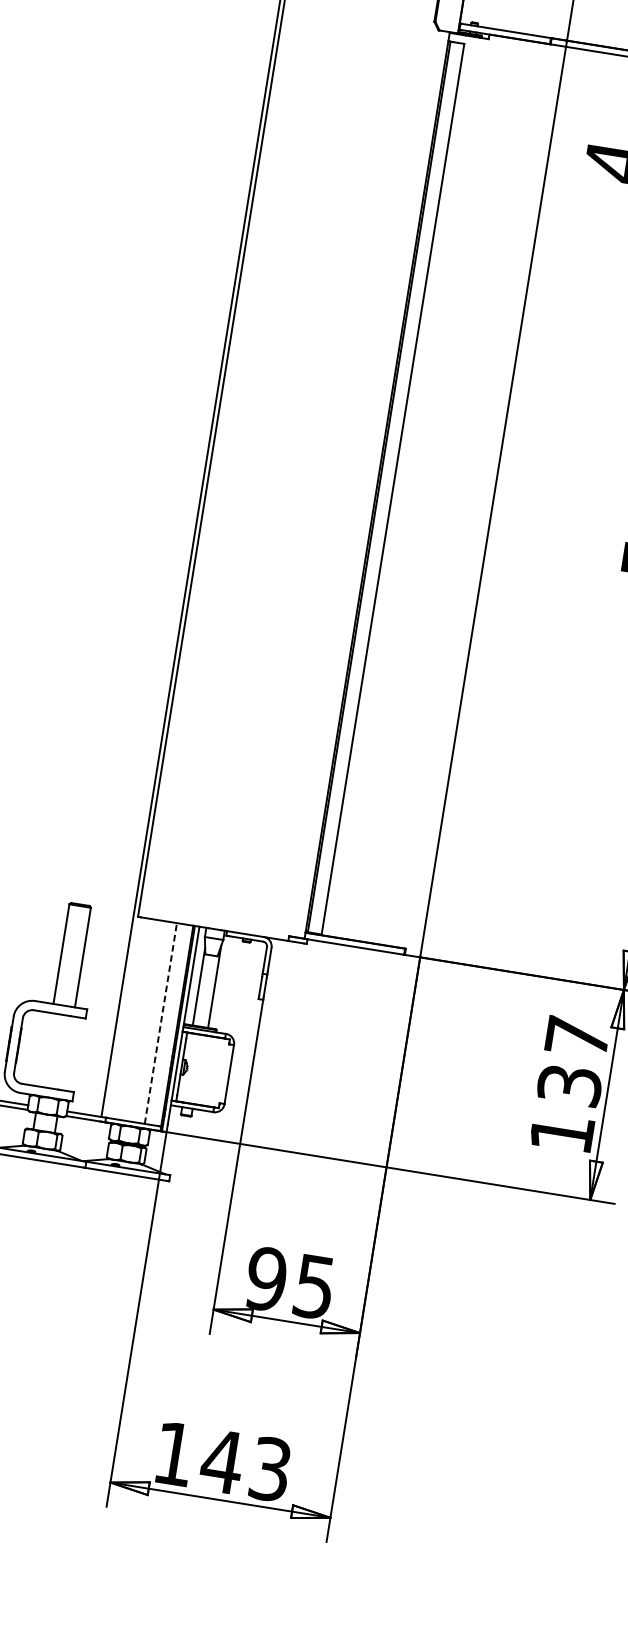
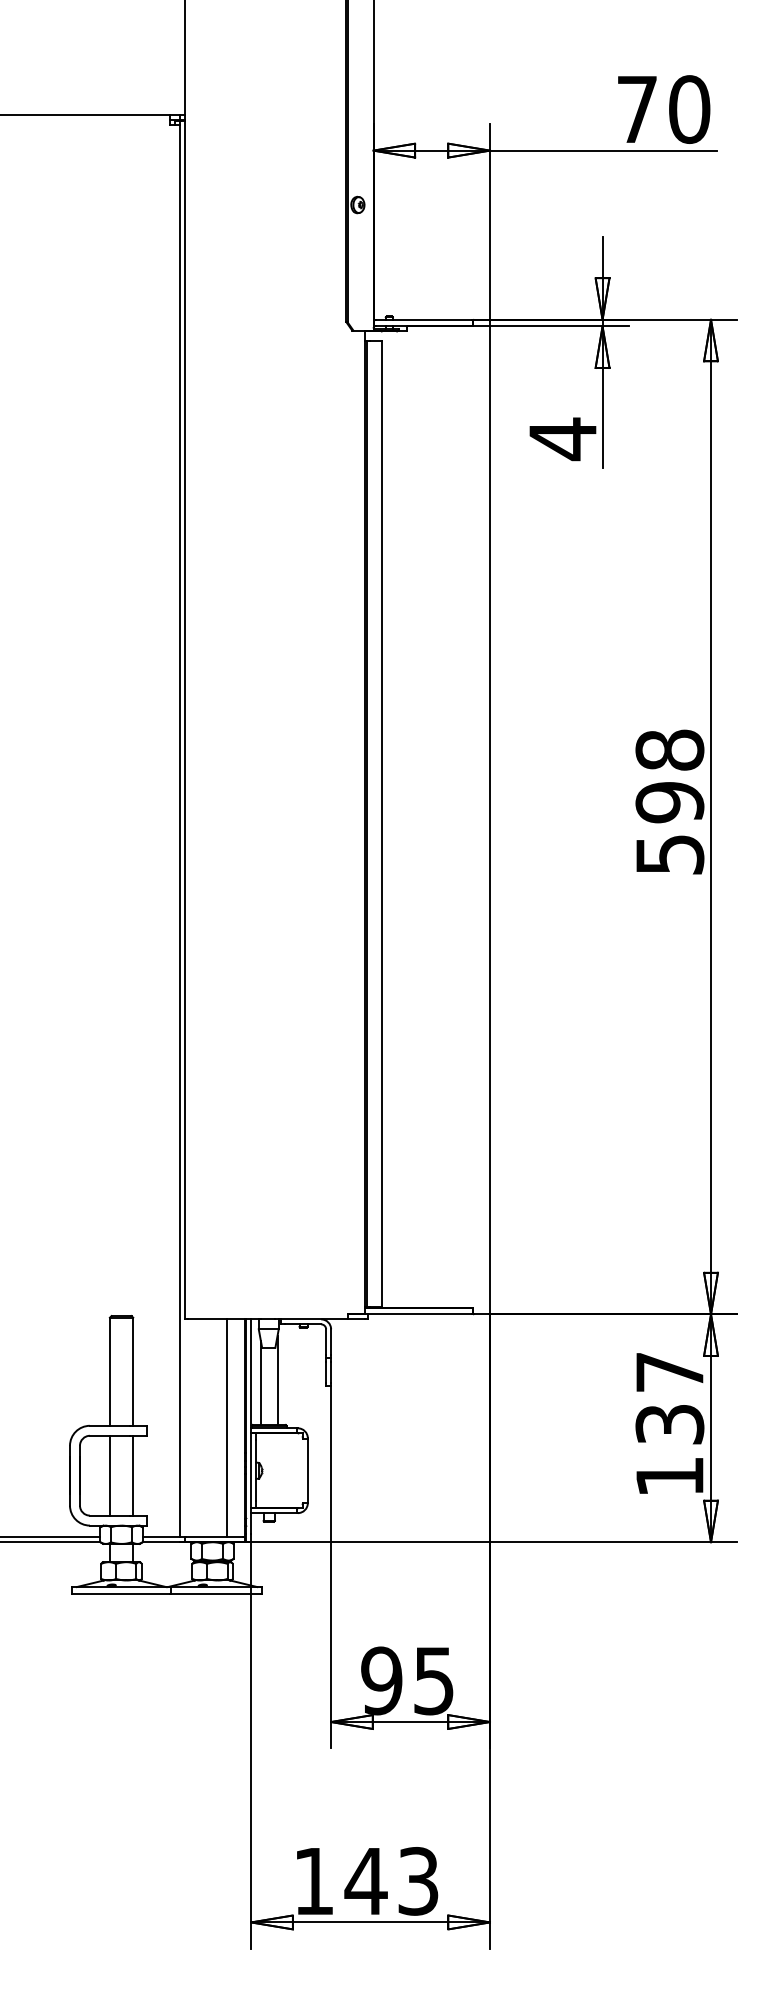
line: (160, 1023) -> (226, 1428), dashed -> solid
line: (45, 1049) -> (109, 1475), added
line: (67, 1053) -> (133, 1475), added

